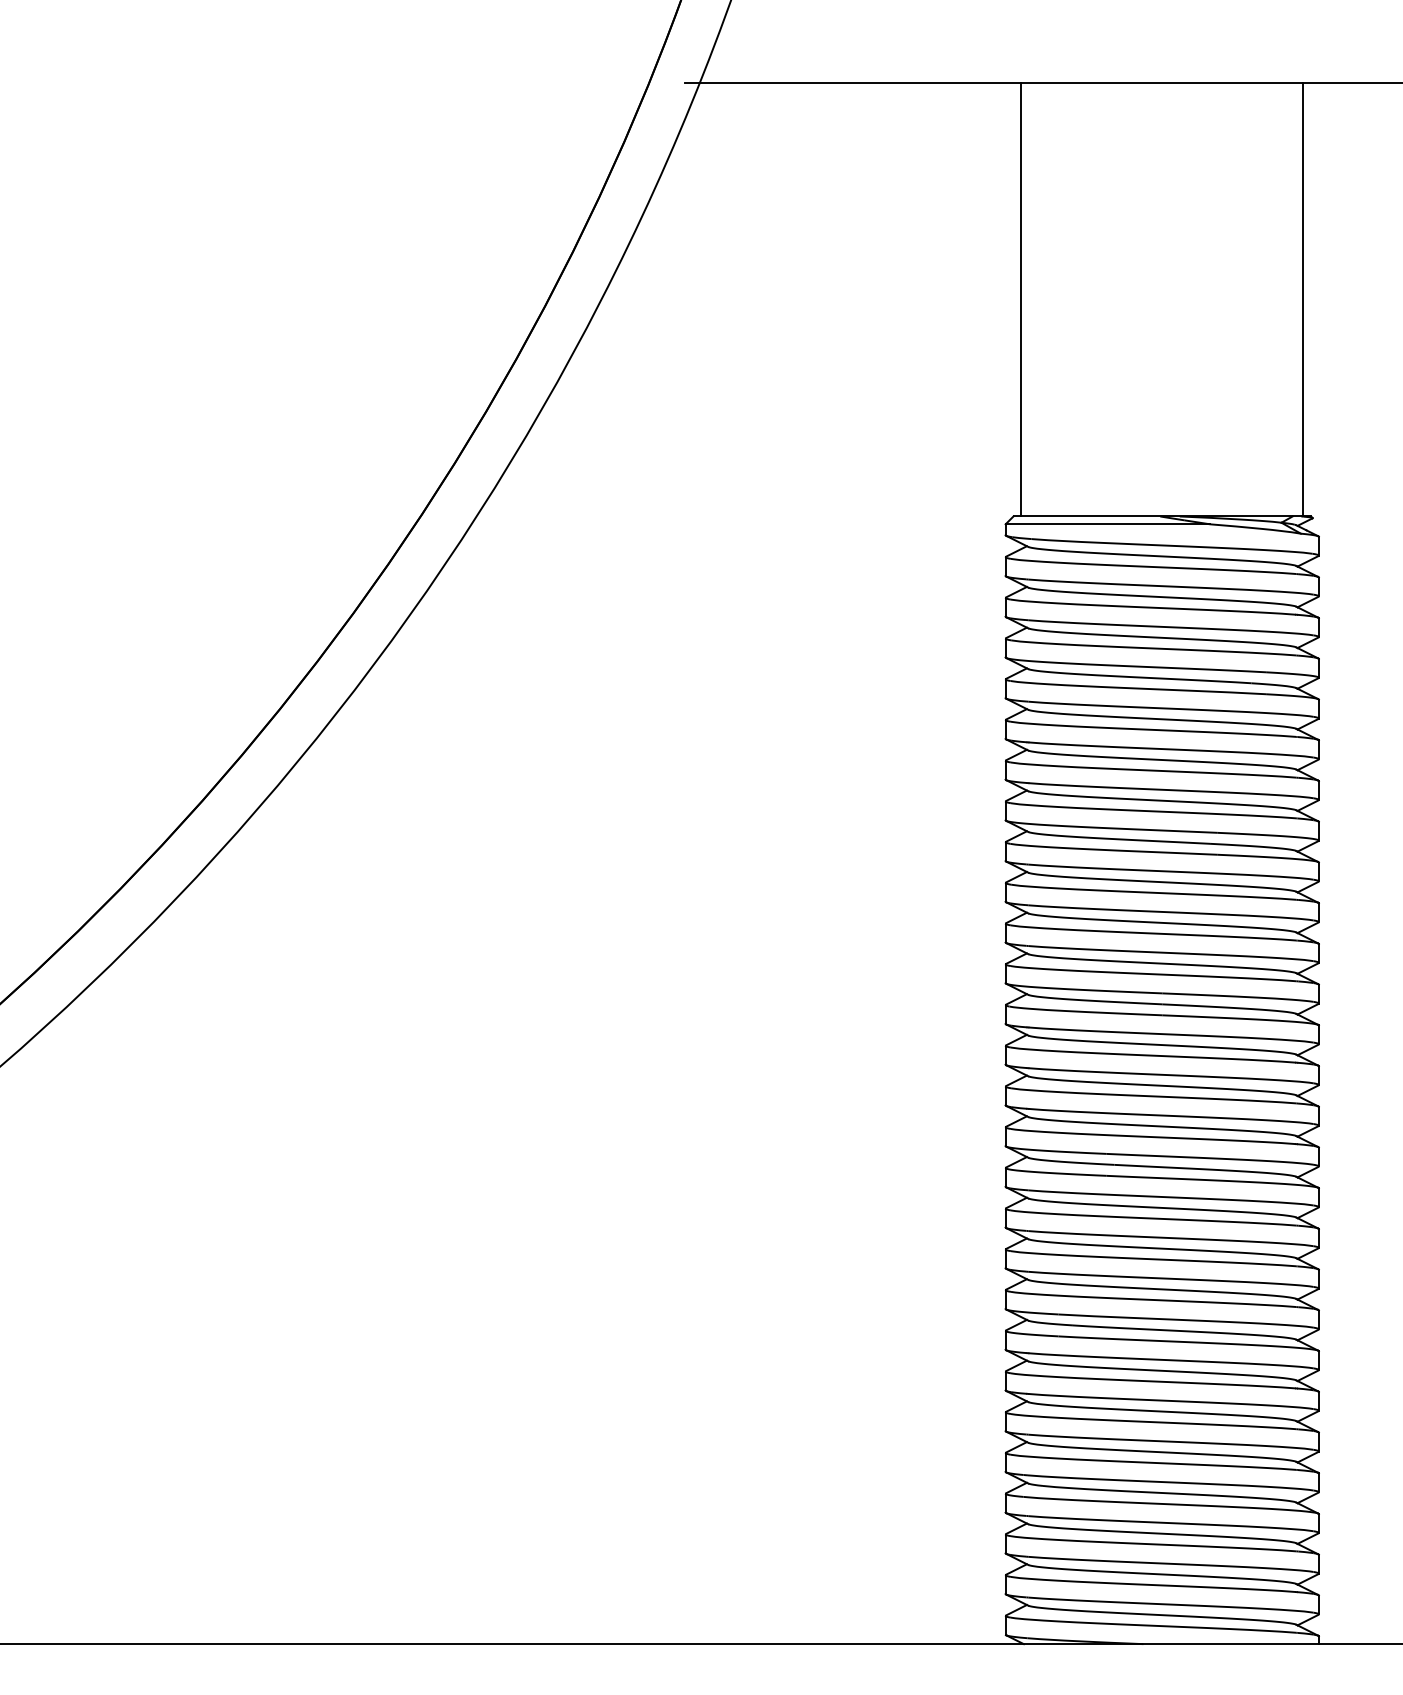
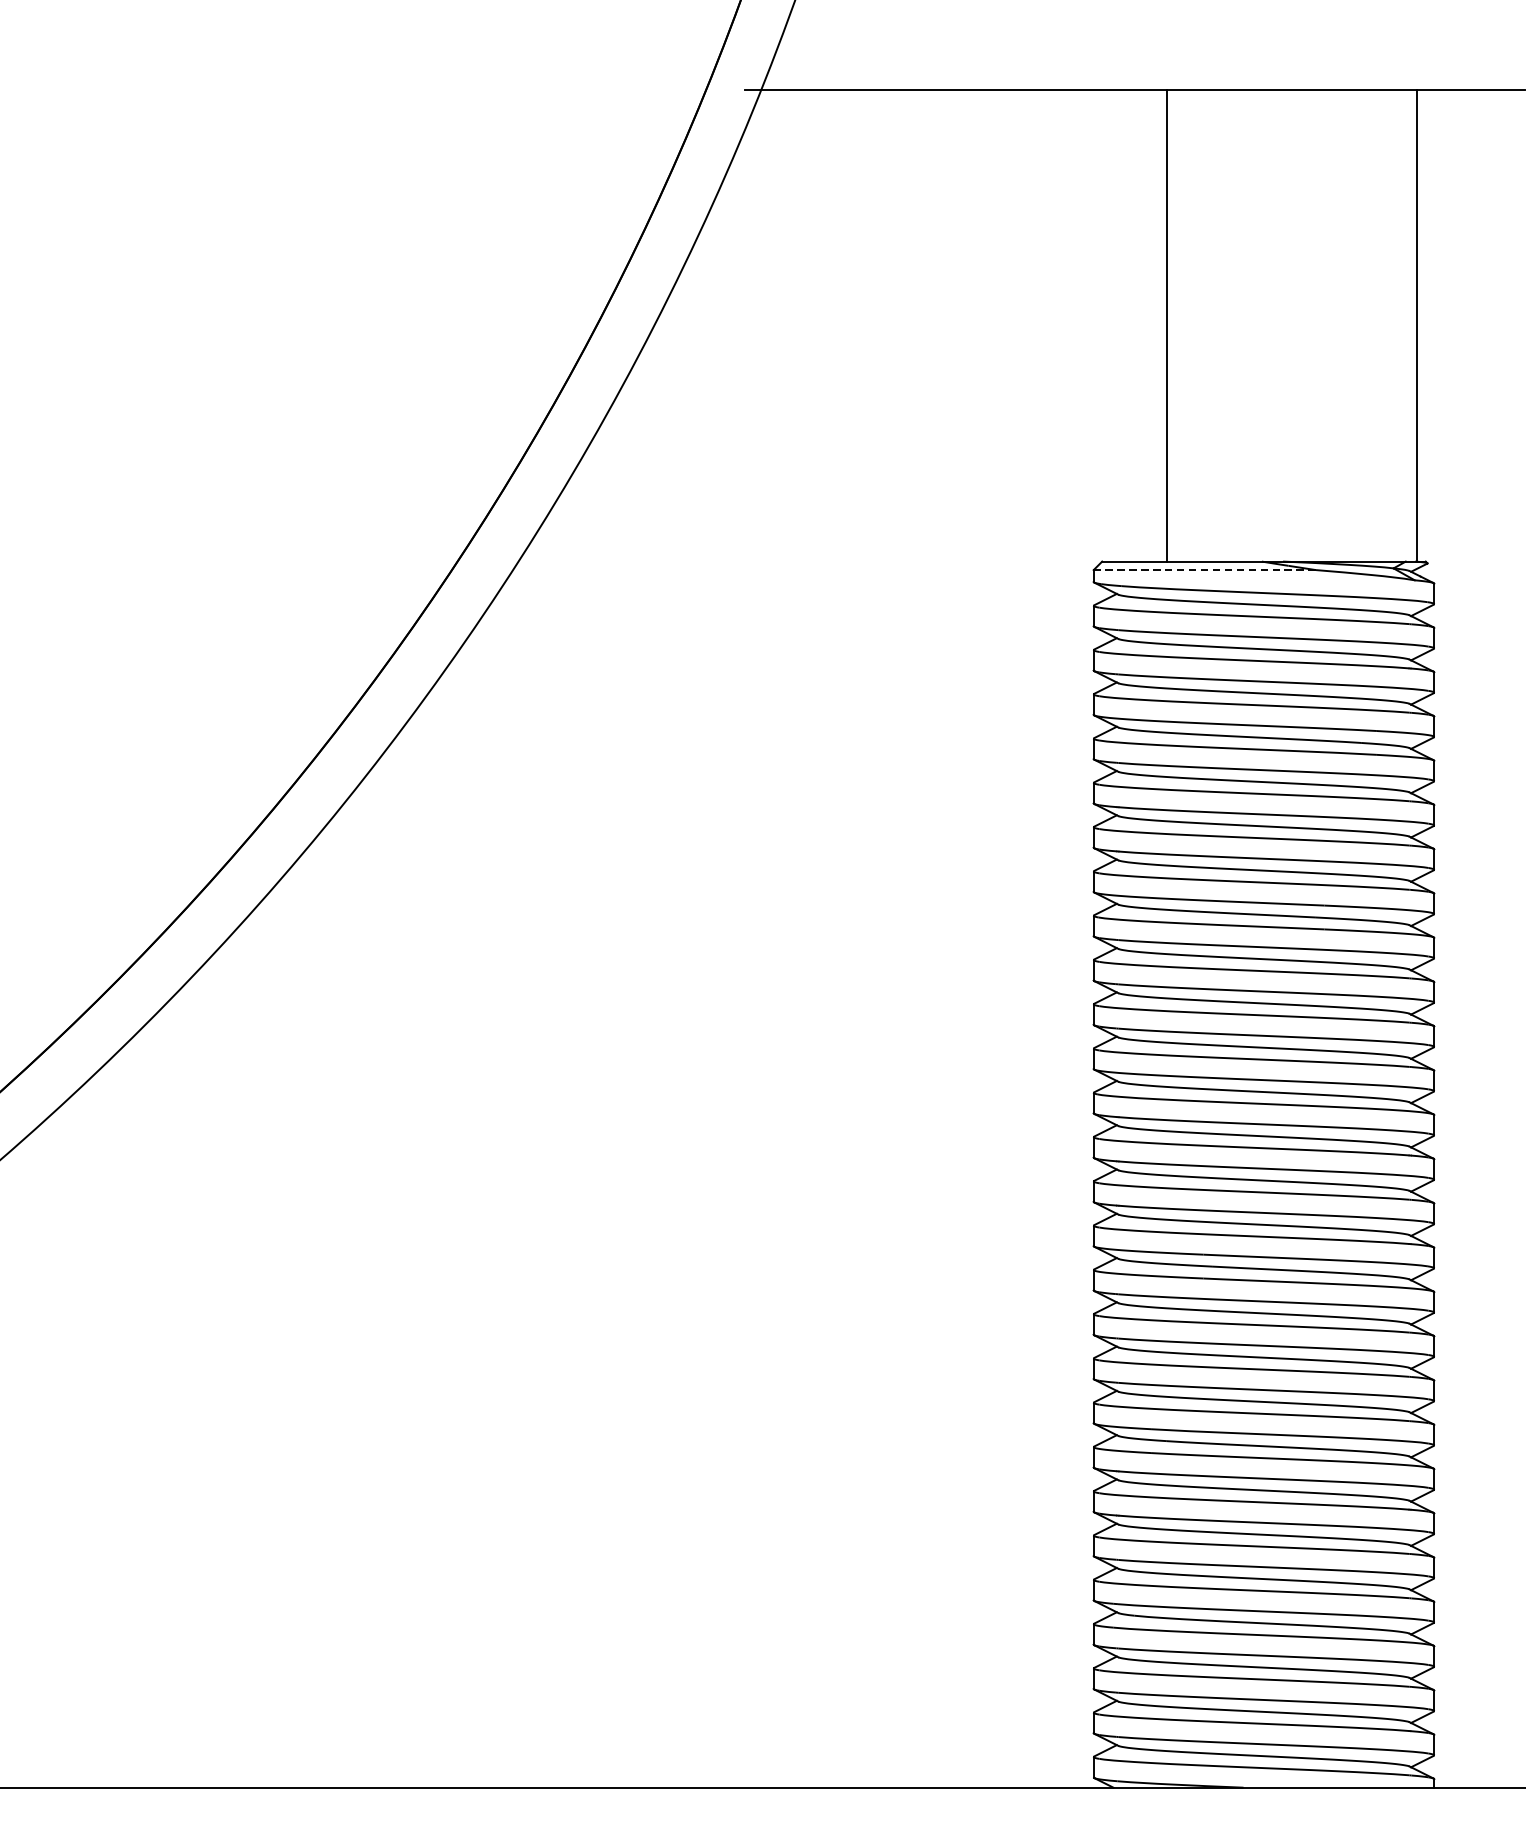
line: (1021, 299) -> (1167, 325), moved
line: (1107, 524) -> (1204, 570), solid -> dashed

